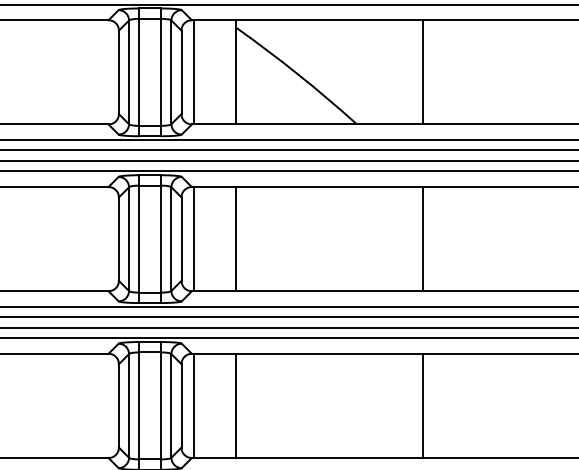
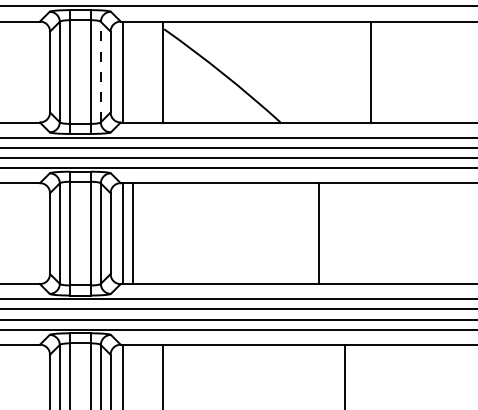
line: (171, 72) -> (100, 72), solid -> dashed
line: (423, 72) -> (371, 72), moved
line: (235, 239) -> (132, 233), moved
line: (423, 239) -> (318, 233), moved

